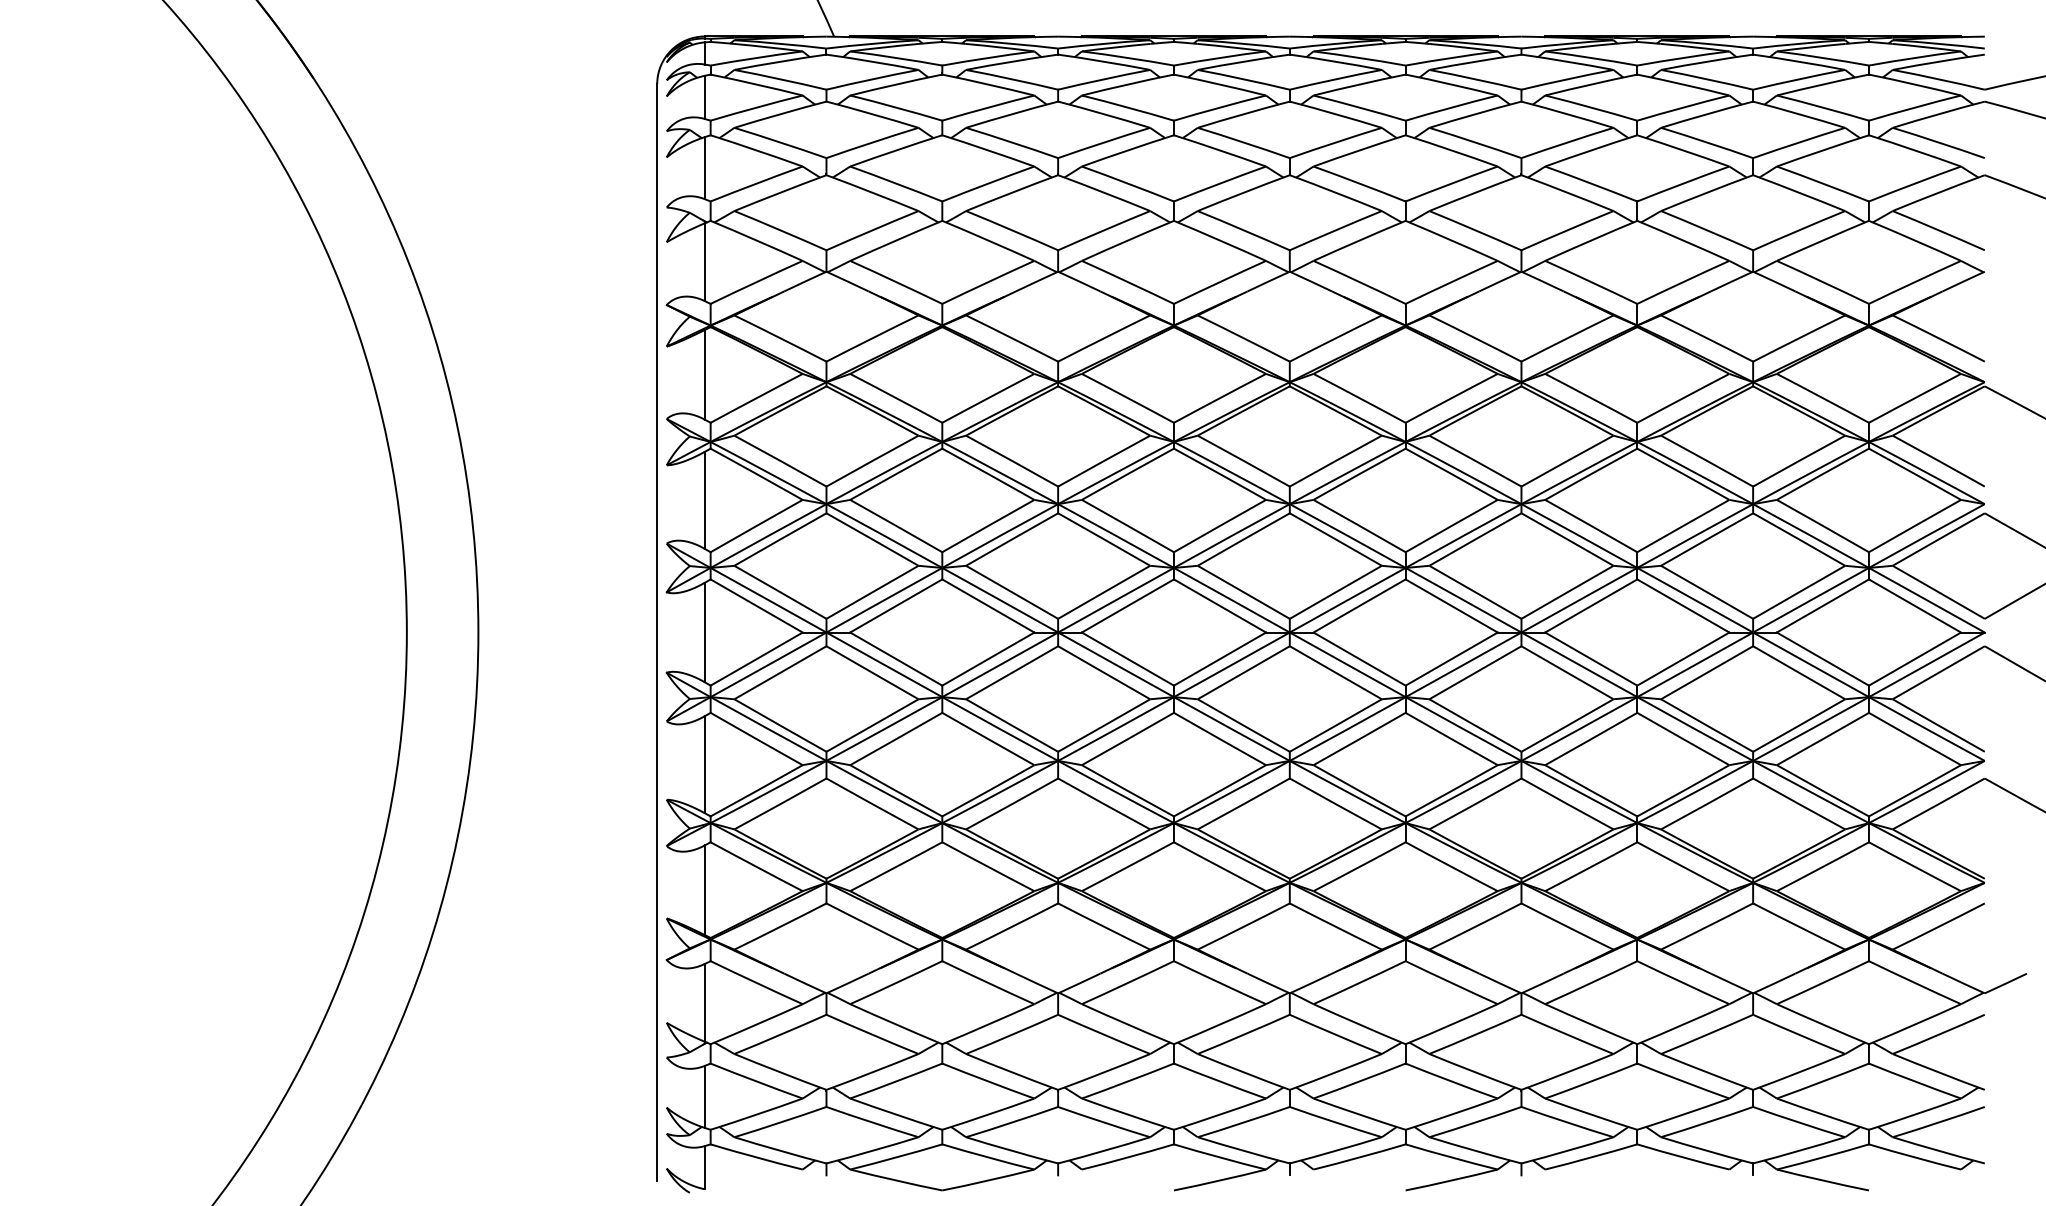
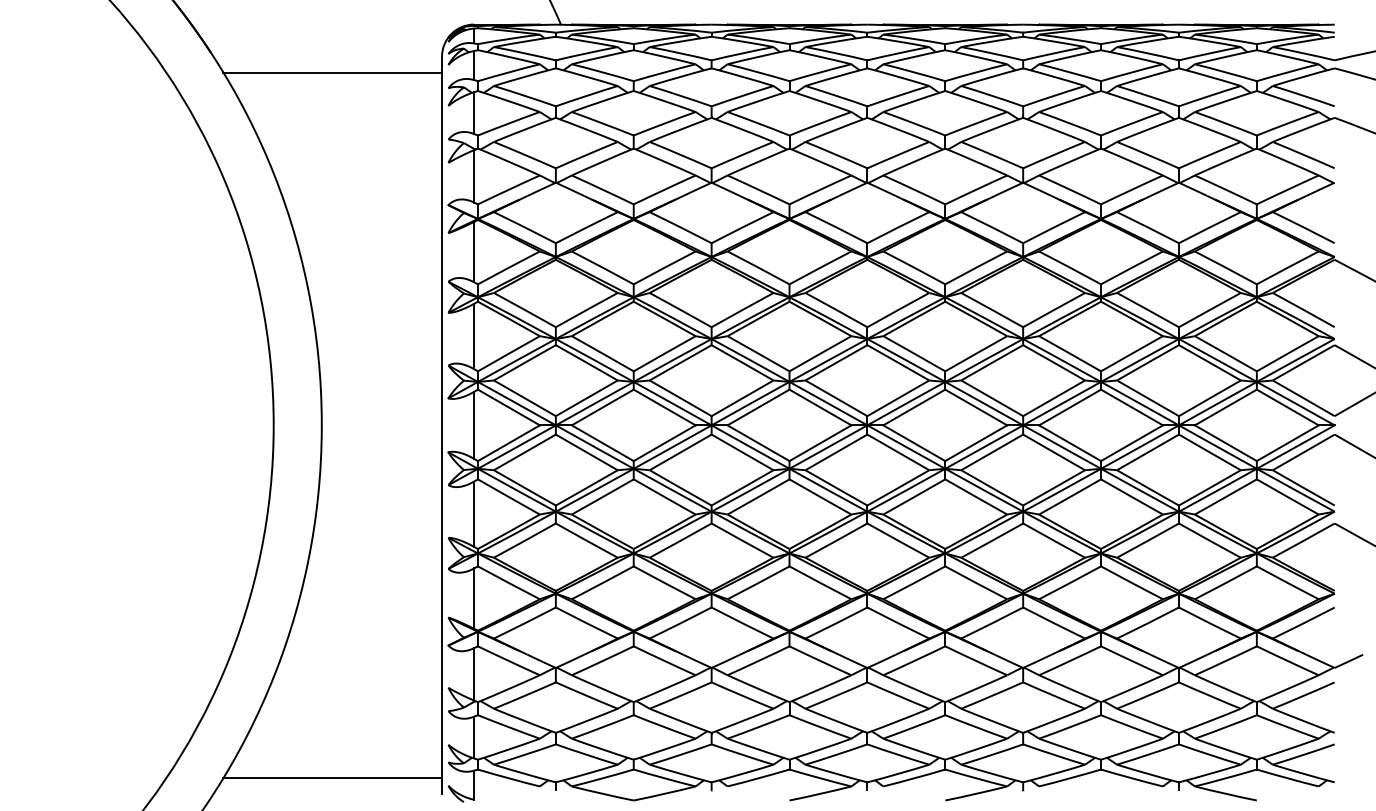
line: (494, 107) -> (332, 72), added
line: (494, 1157) -> (332, 778), added

